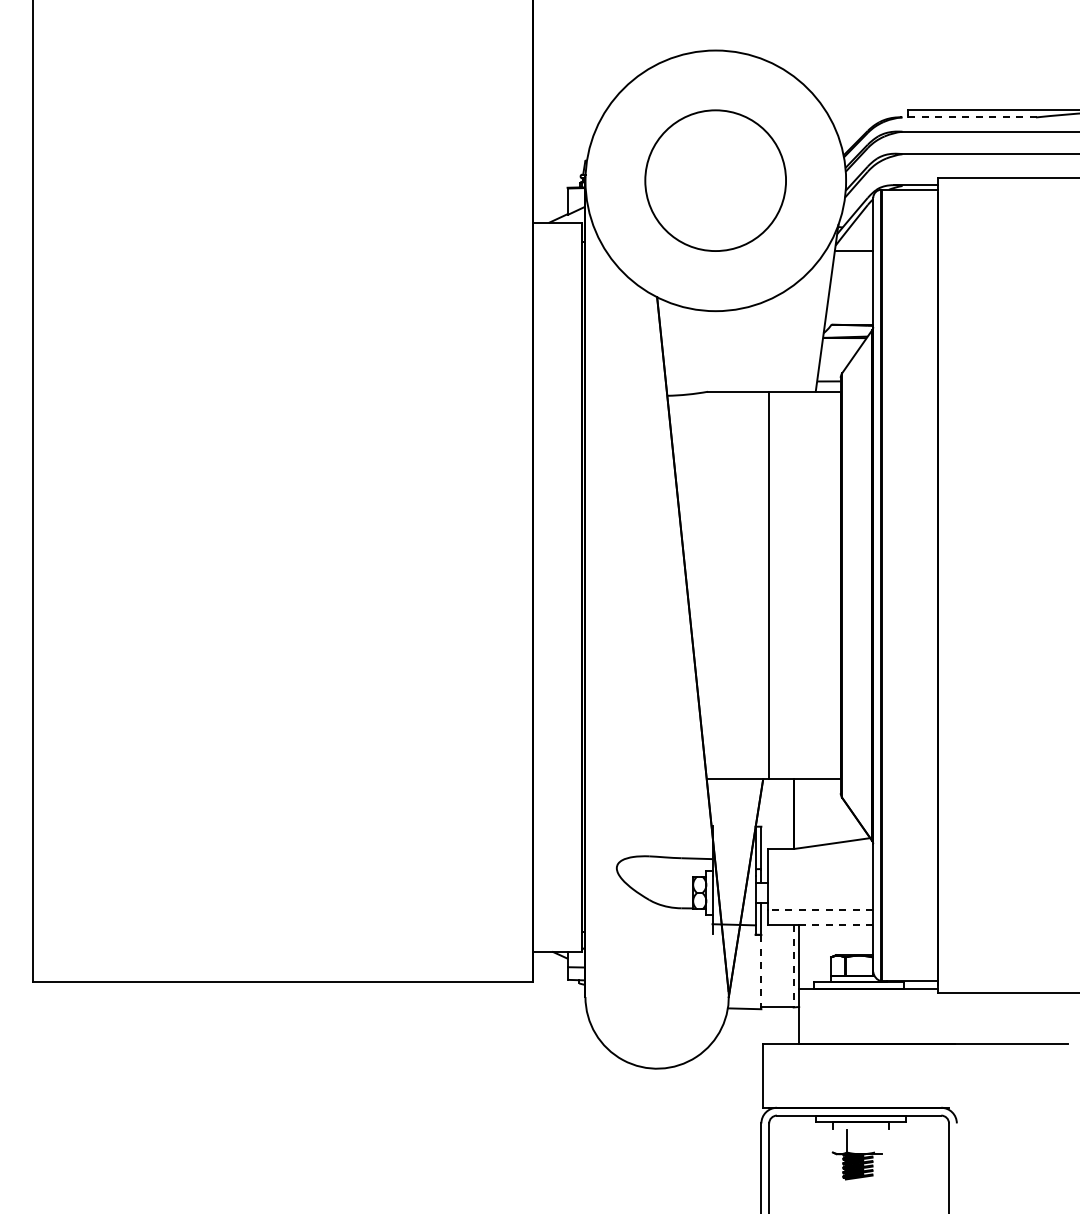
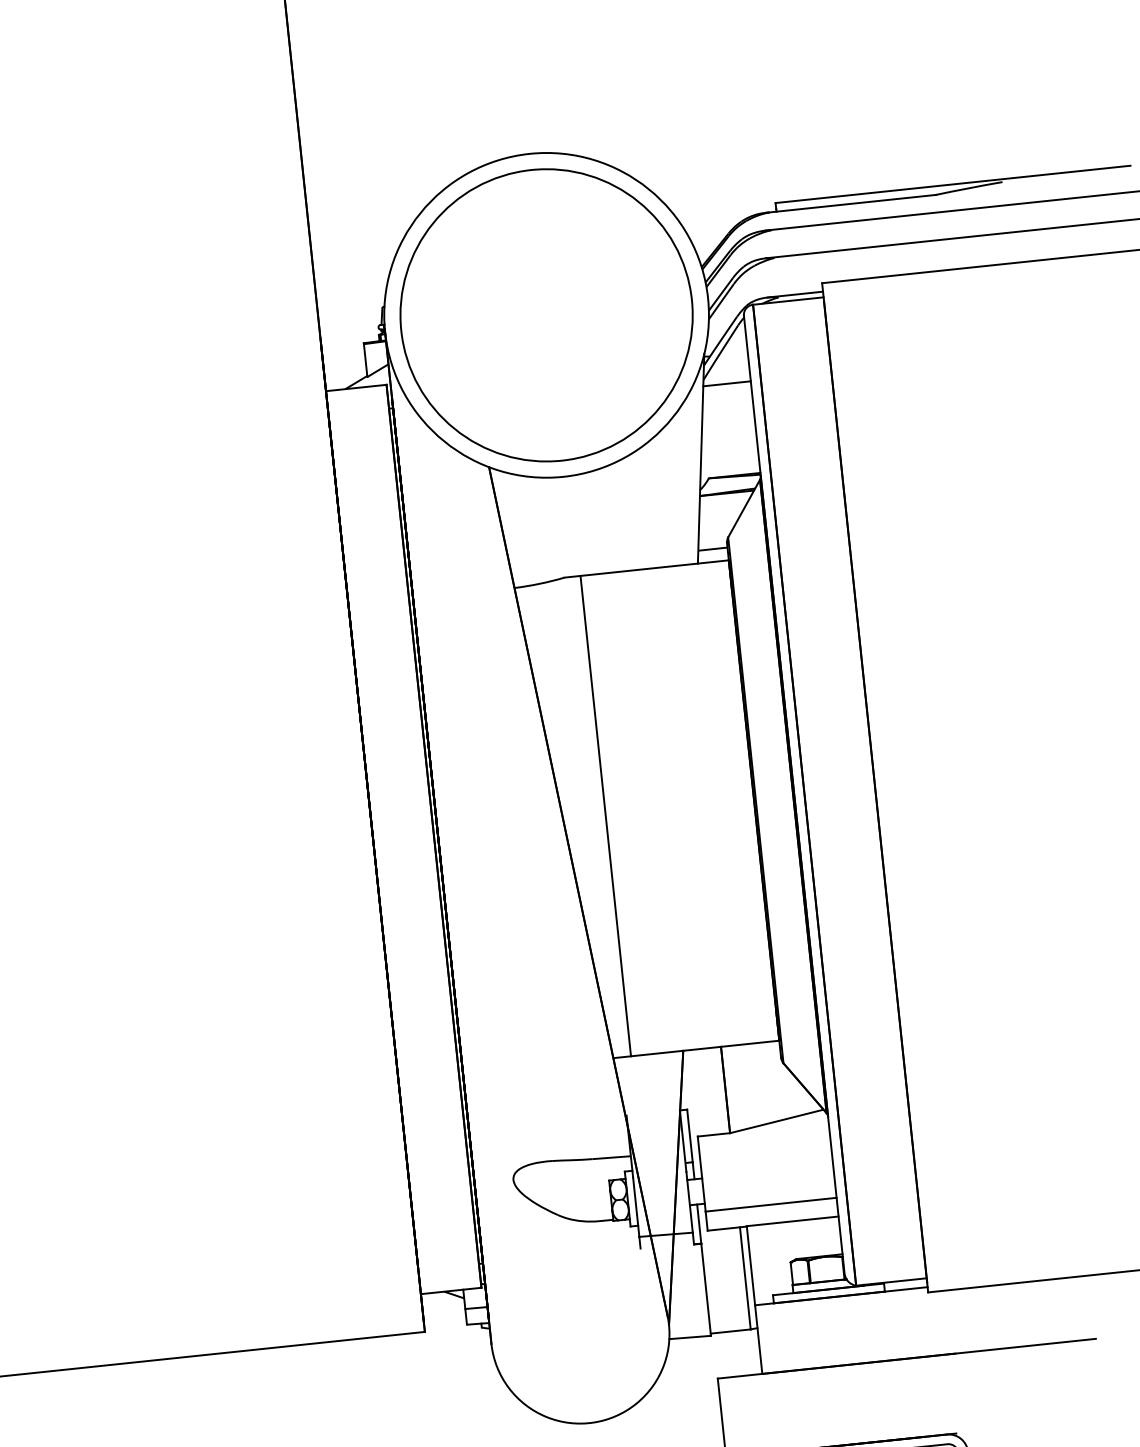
line: (968, 117) -> (851, 203), dashed -> solid
circle: (715, 180) -> (546, 314), size x1.67
line: (769, 585) -> (606, 816), moved
line: (820, 909) -> (771, 1204), dashed -> solid
line: (835, 924) -> (791, 1221), dashed -> solid
line: (793, 966) -> (745, 1278), dashed -> solid
line: (761, 972) -> (706, 1290), dashed -> solid

